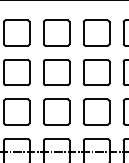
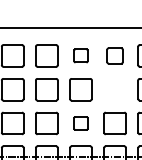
part: (56, 32) -> (80, 55), size x0.6
part: (95, 32) -> (114, 55), size x0.7
part: (95, 72) -> (114, 89), removed
part: (56, 112) -> (80, 123), size x0.6

